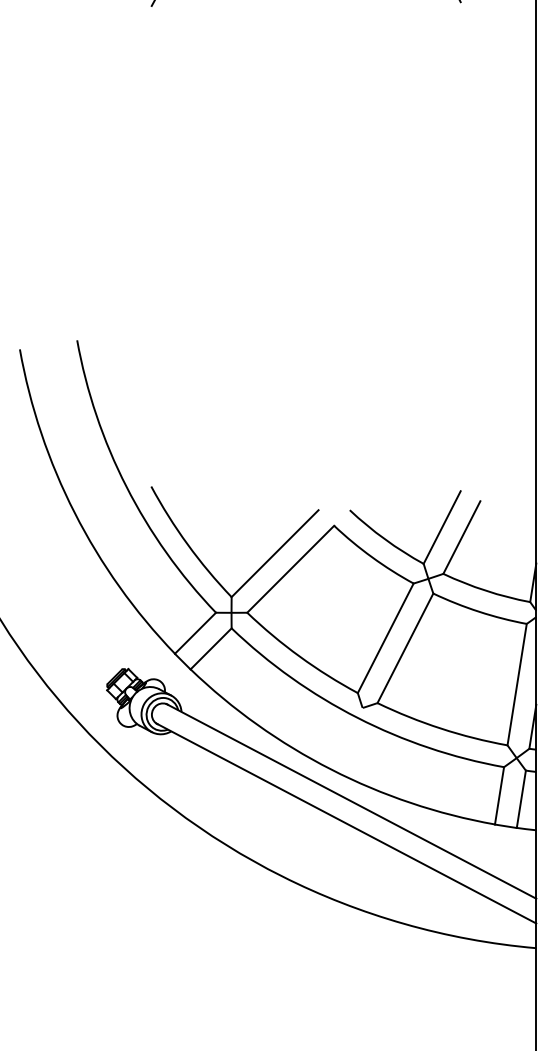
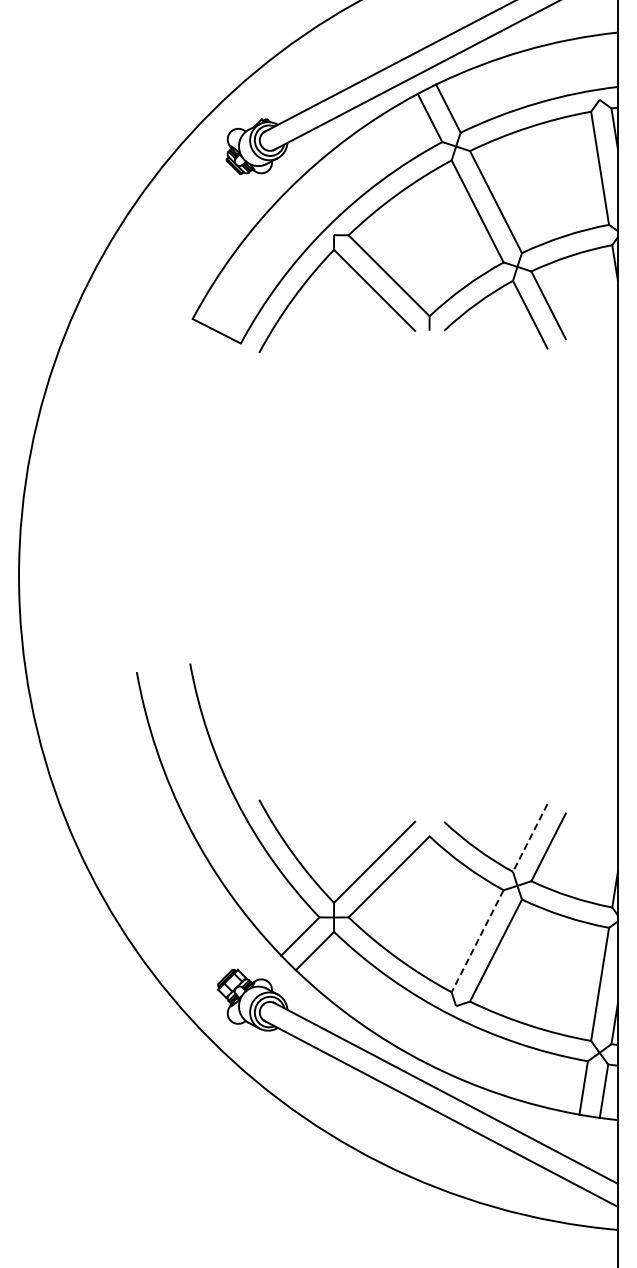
line: (442, 528) -> (530, 838), solid -> dashed
line: (385, 638) -> (477, 941), solid -> dashed

